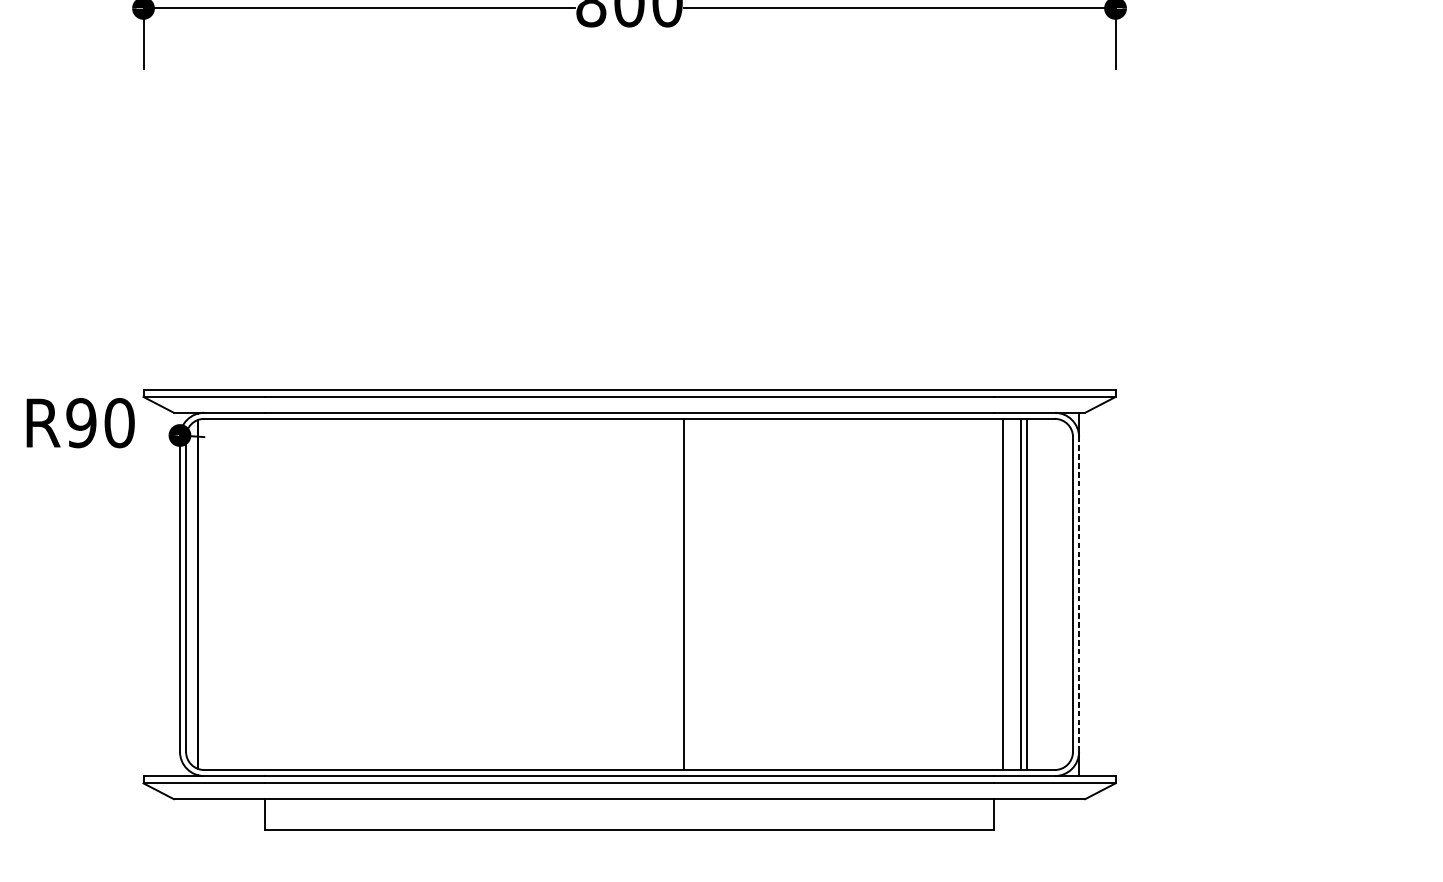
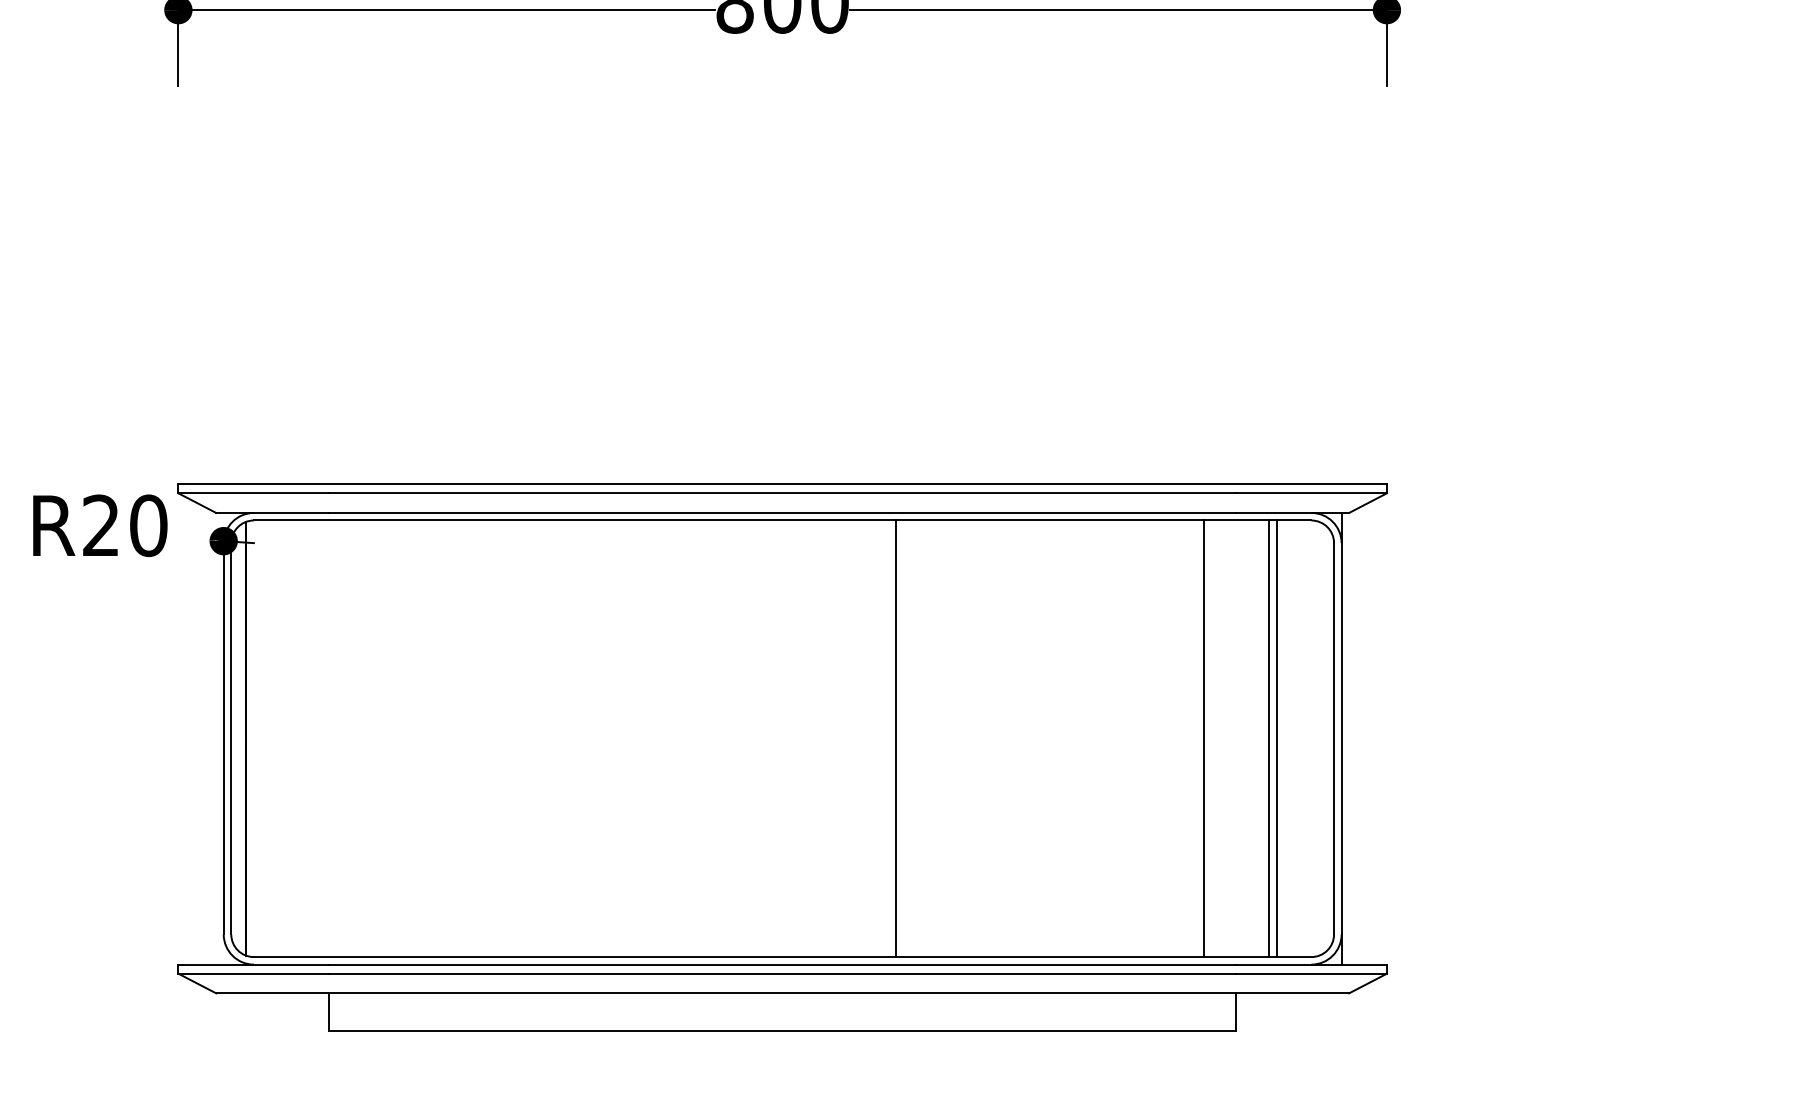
text: (80, 422) -> (100, 525), R90 -> R20
line: (684, 594) -> (895, 738), moved
line: (1003, 594) -> (1204, 738), moved
line: (1079, 594) -> (1341, 738), dashed -> solid

